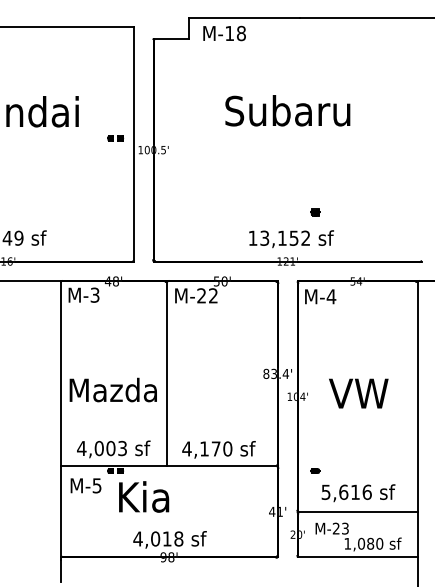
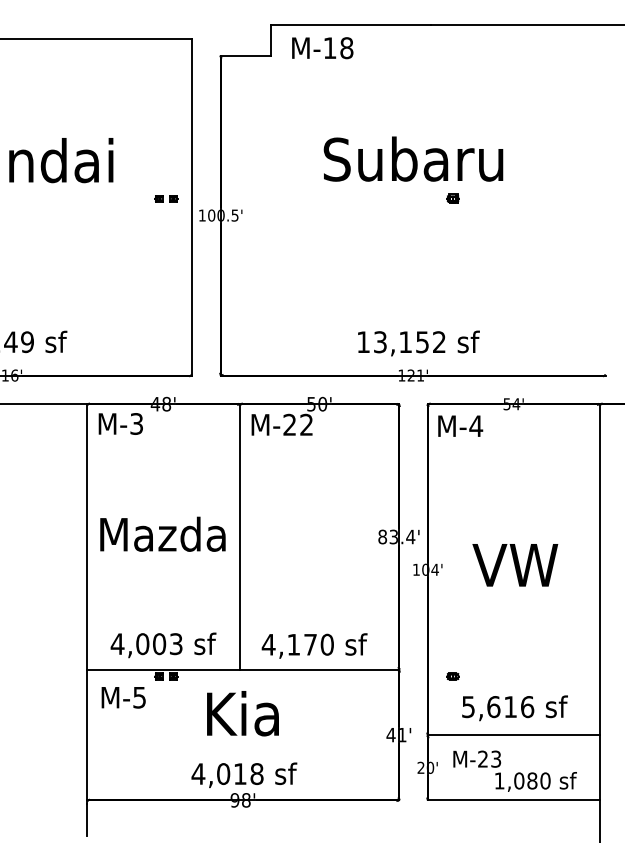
part: (315, 212) -> (453, 198), moved
text: (112, 389) -> (161, 533), moved
text: (144, 496) -> (243, 713), moved

